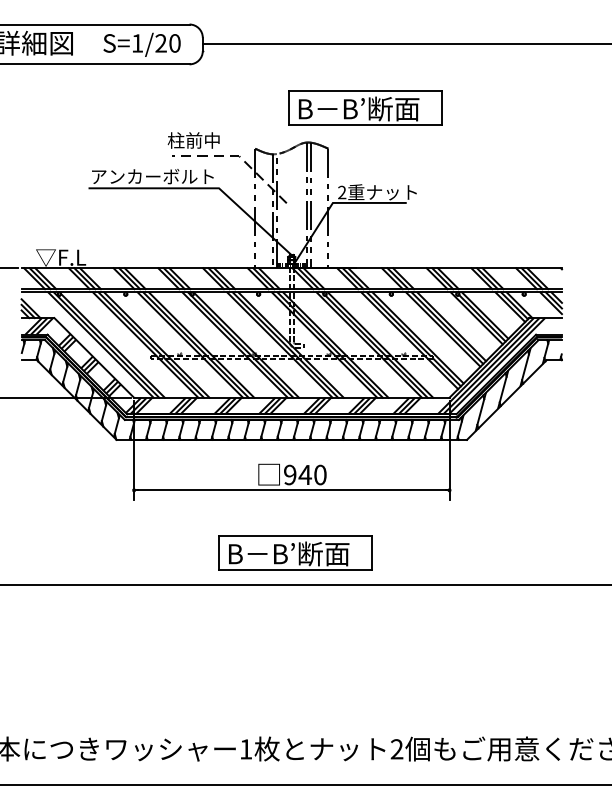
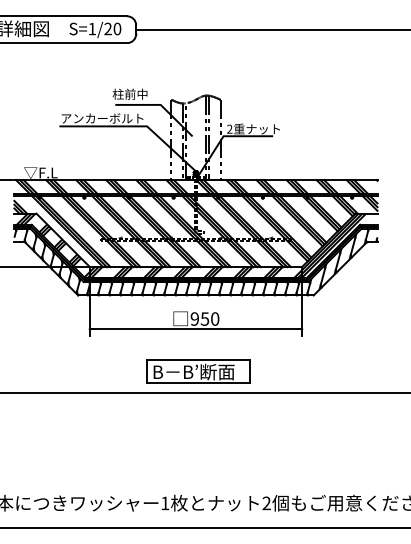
part: (365, 108) -> (245, 72), removed
line: (239, 155) -> (160, 104), dashed -> solid
text: (304, 474) -> (204, 318), 940 -> 950

